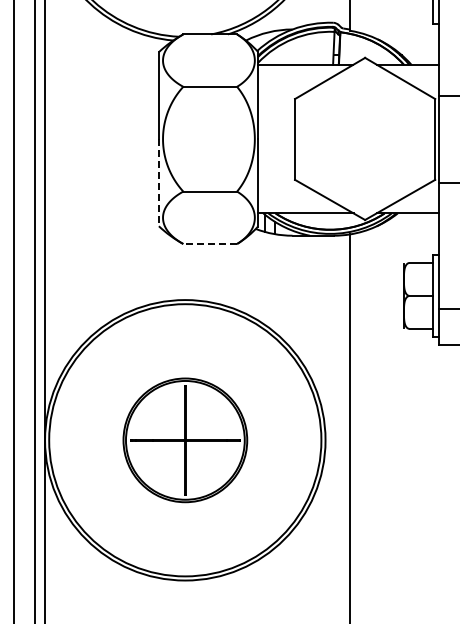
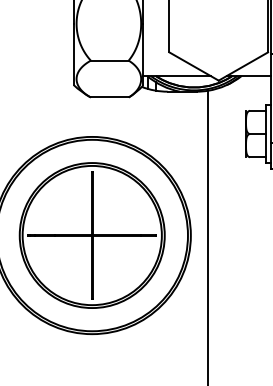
line: (158, 182) -> (73, 54), dashed -> solid
line: (210, 243) -> (109, 97), dashed -> solid
part: (185, 440) -> (92, 235), size x1.67

